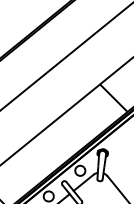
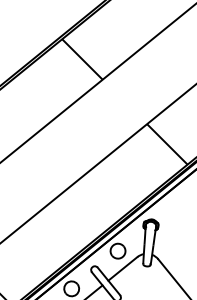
hatch: (55, 40) -> (81, 59), added

